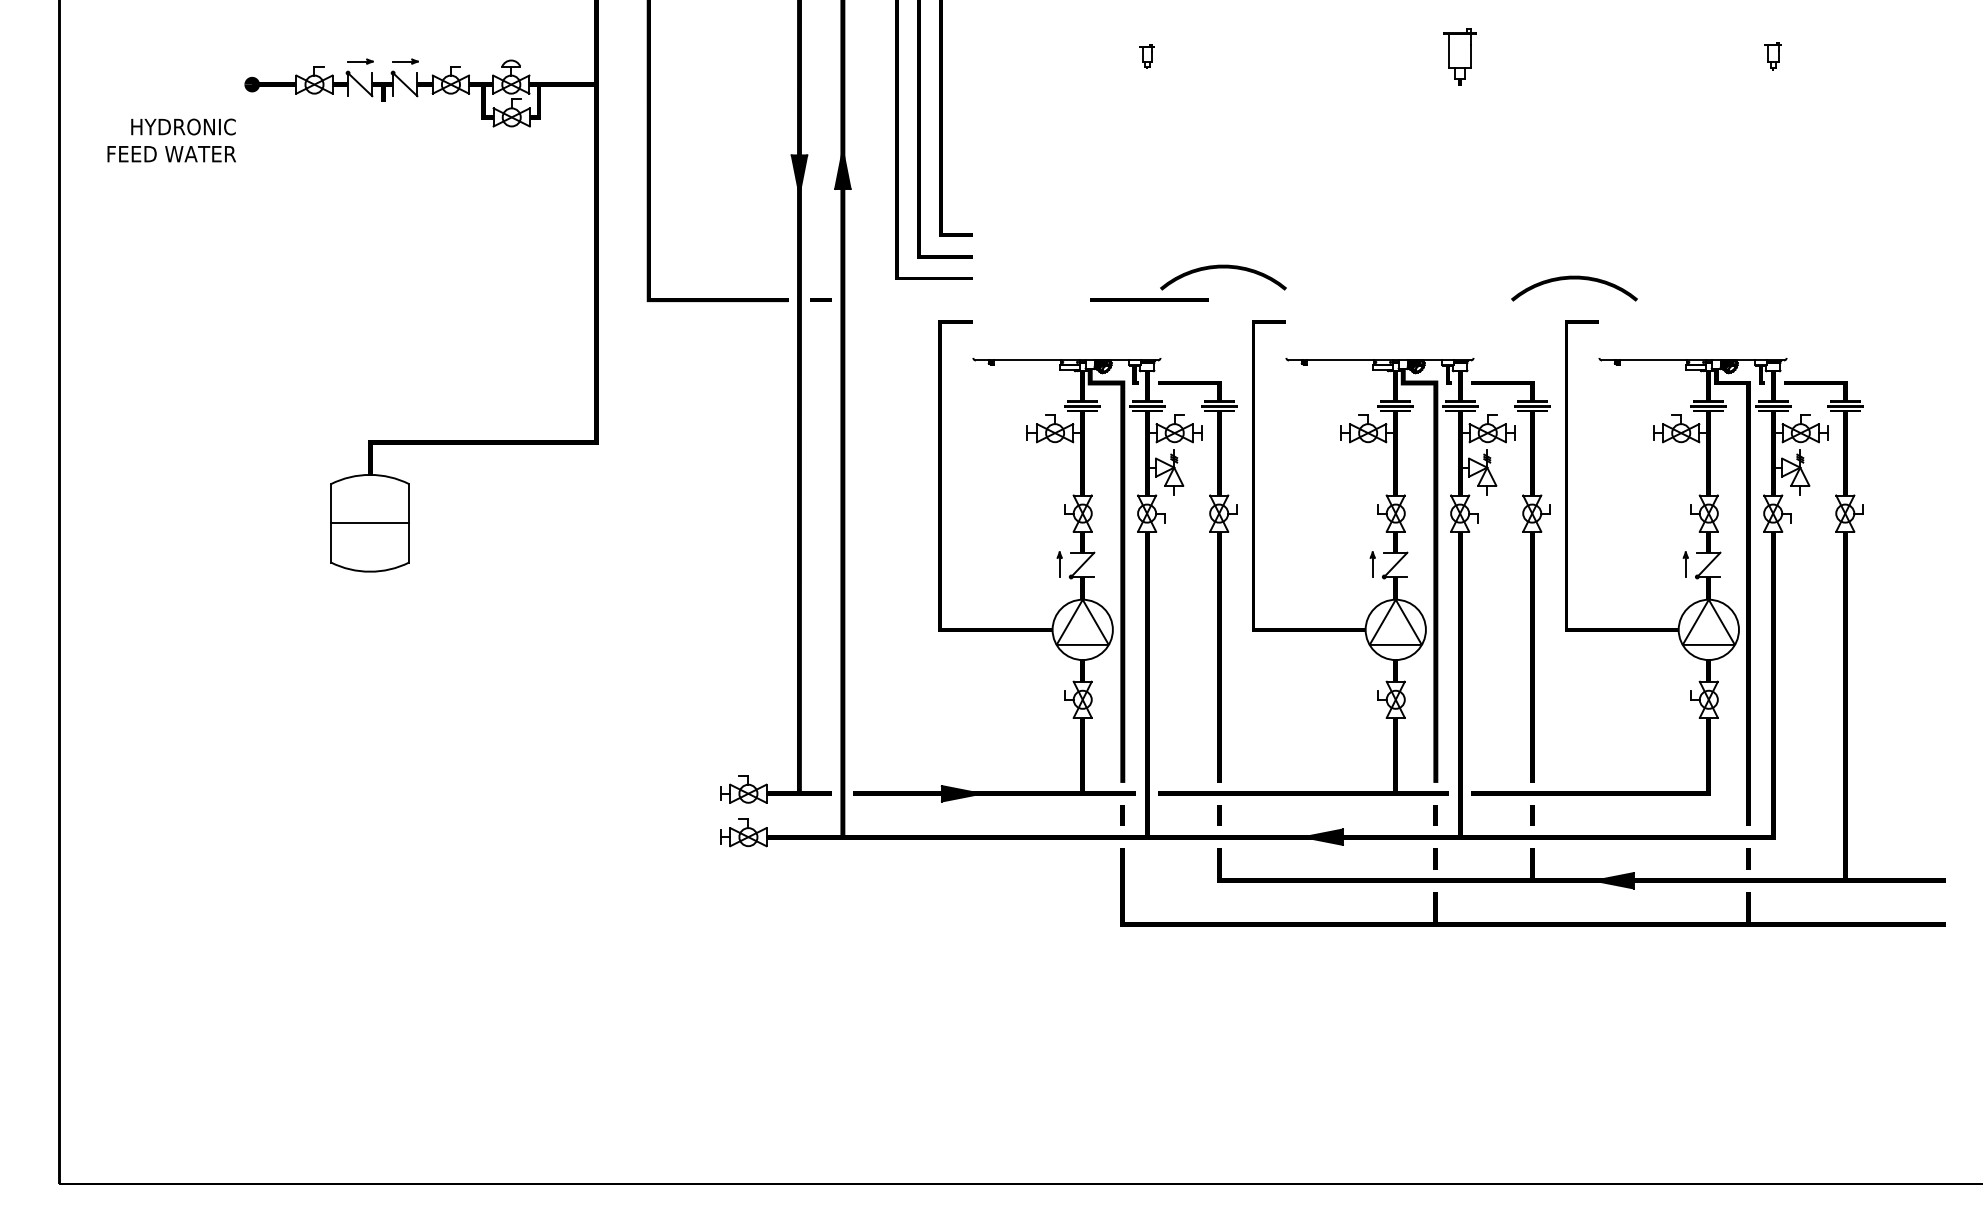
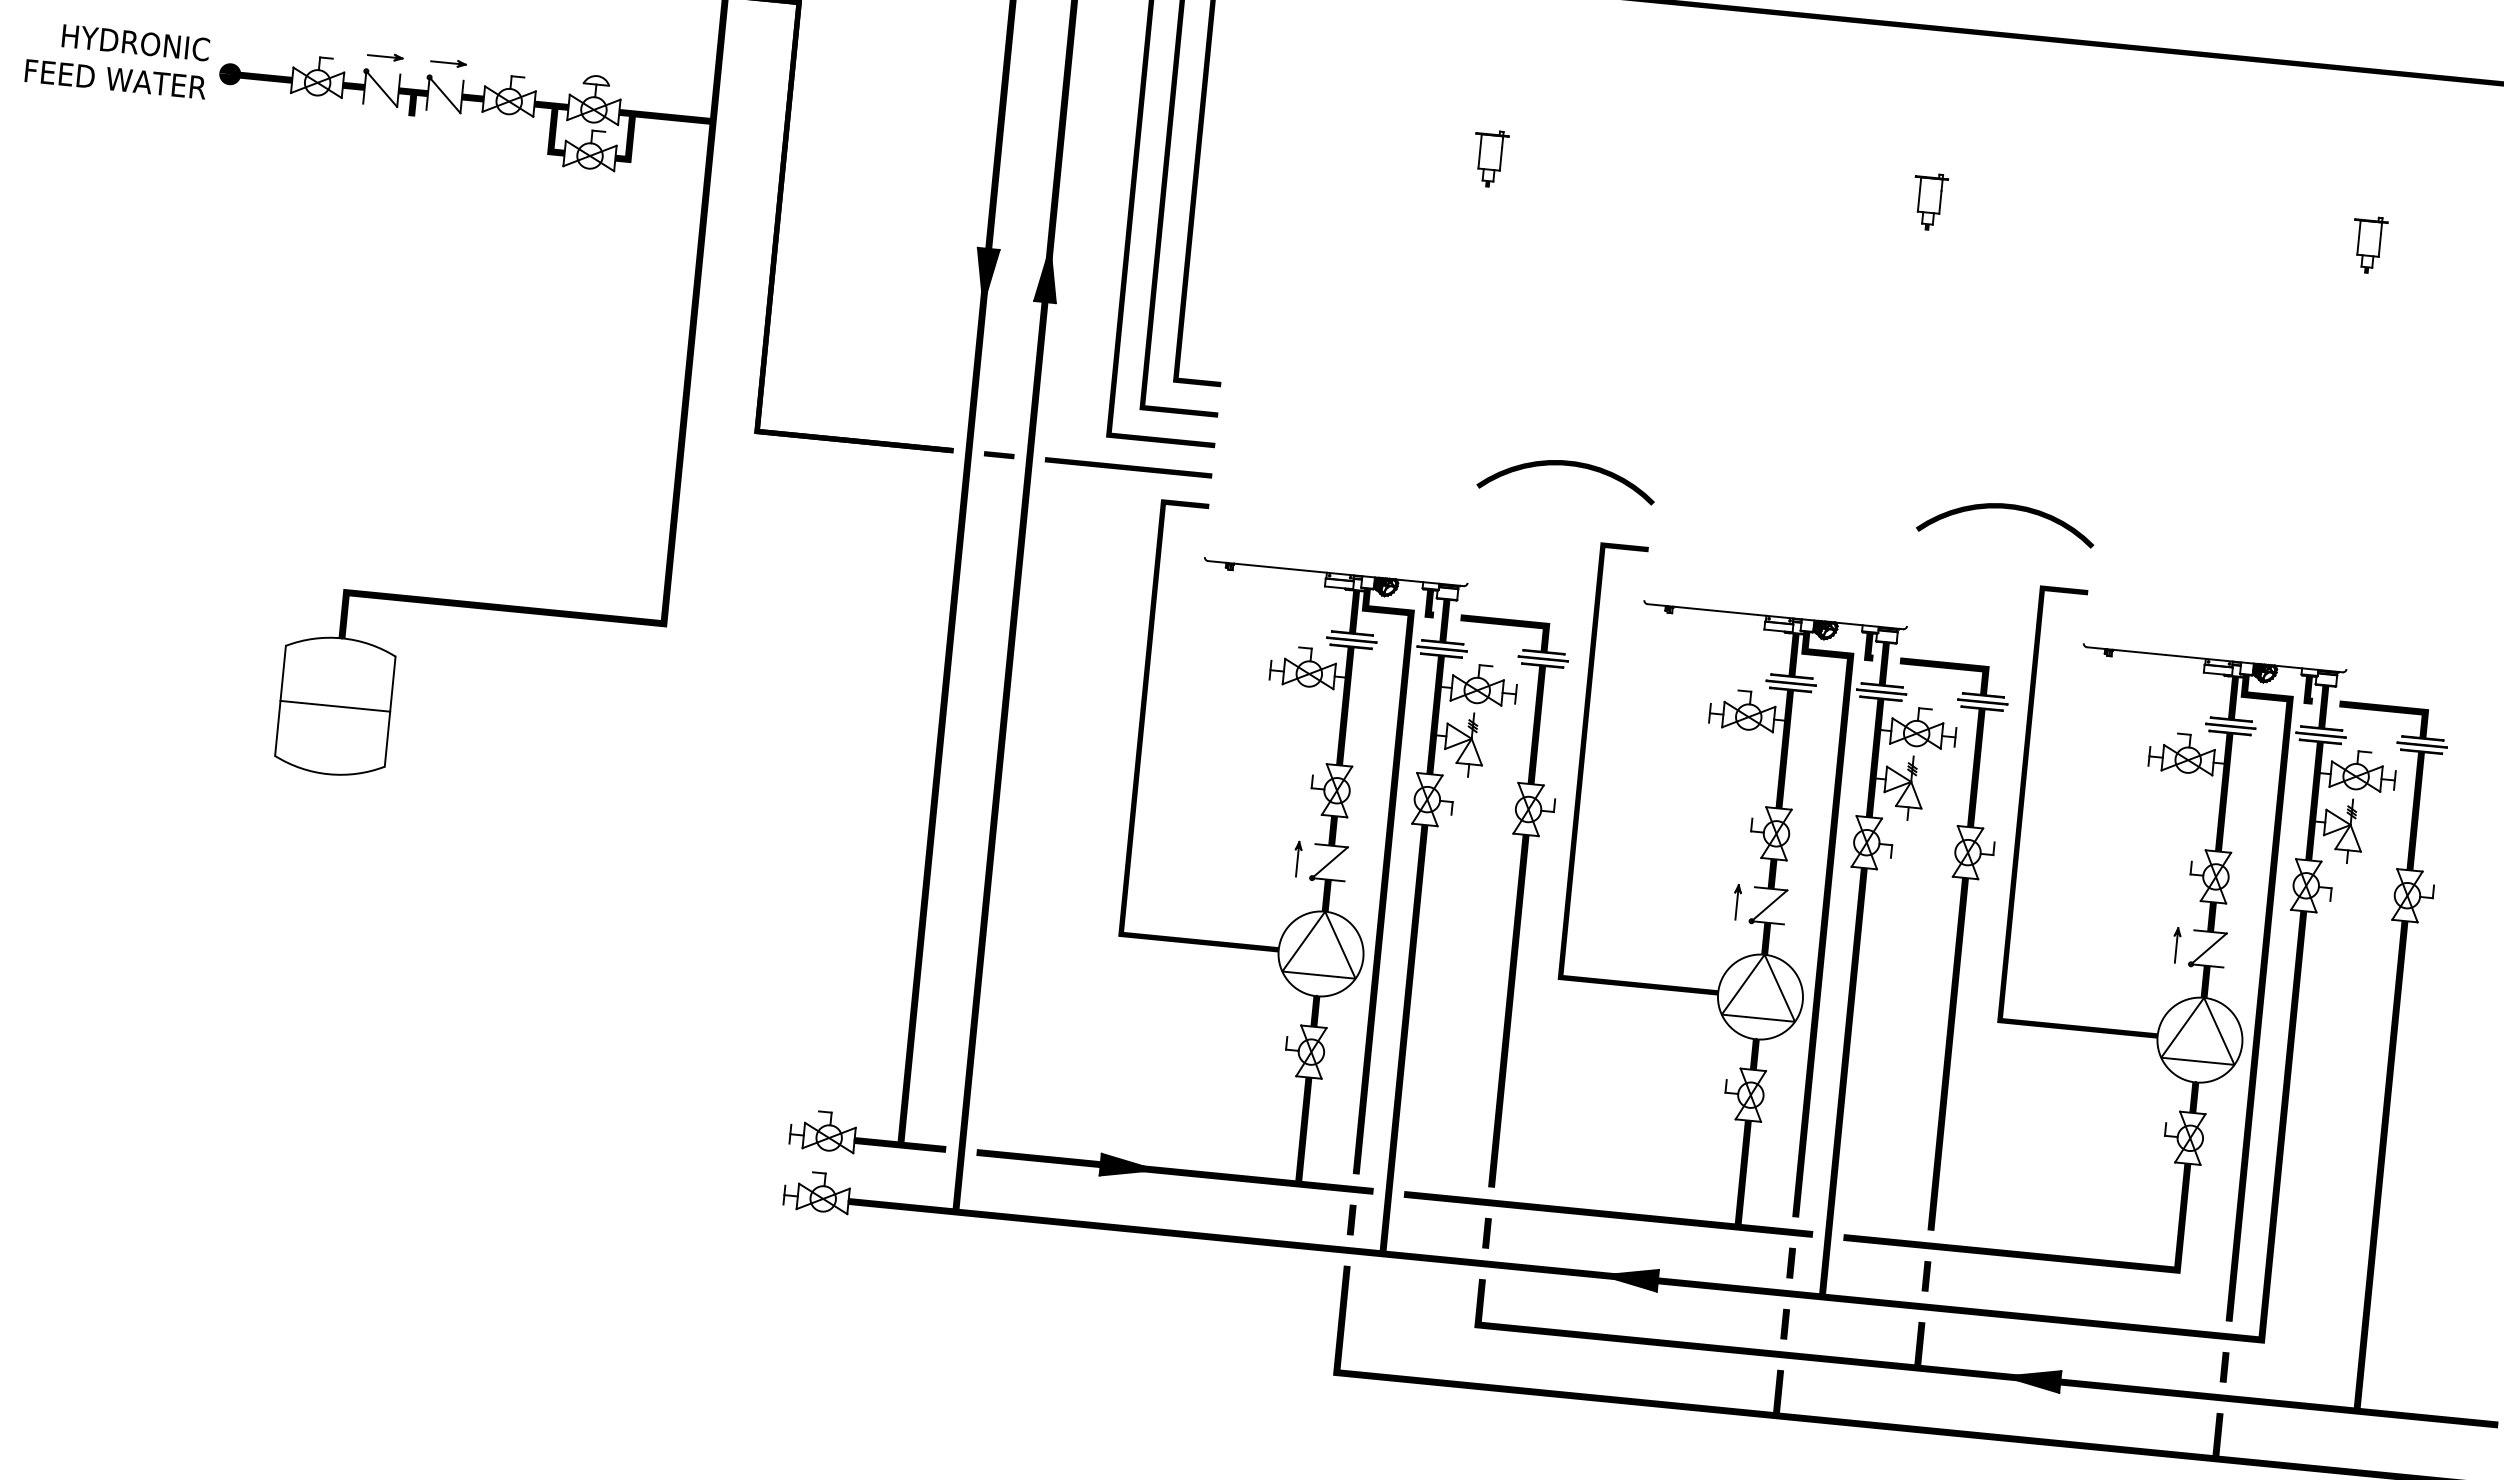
part: (1147, 56) -> (1490, 157), size x1.67
part: (1460, 56) -> (1930, 201), size x0.71
part: (1773, 56) -> (2369, 244), size x1.43
text: (171, 140) -> (117, 60), moved
curve: (1574, 279) -> (2007, 509), moved
line: (1149, 299) -> (1128, 466), moved

